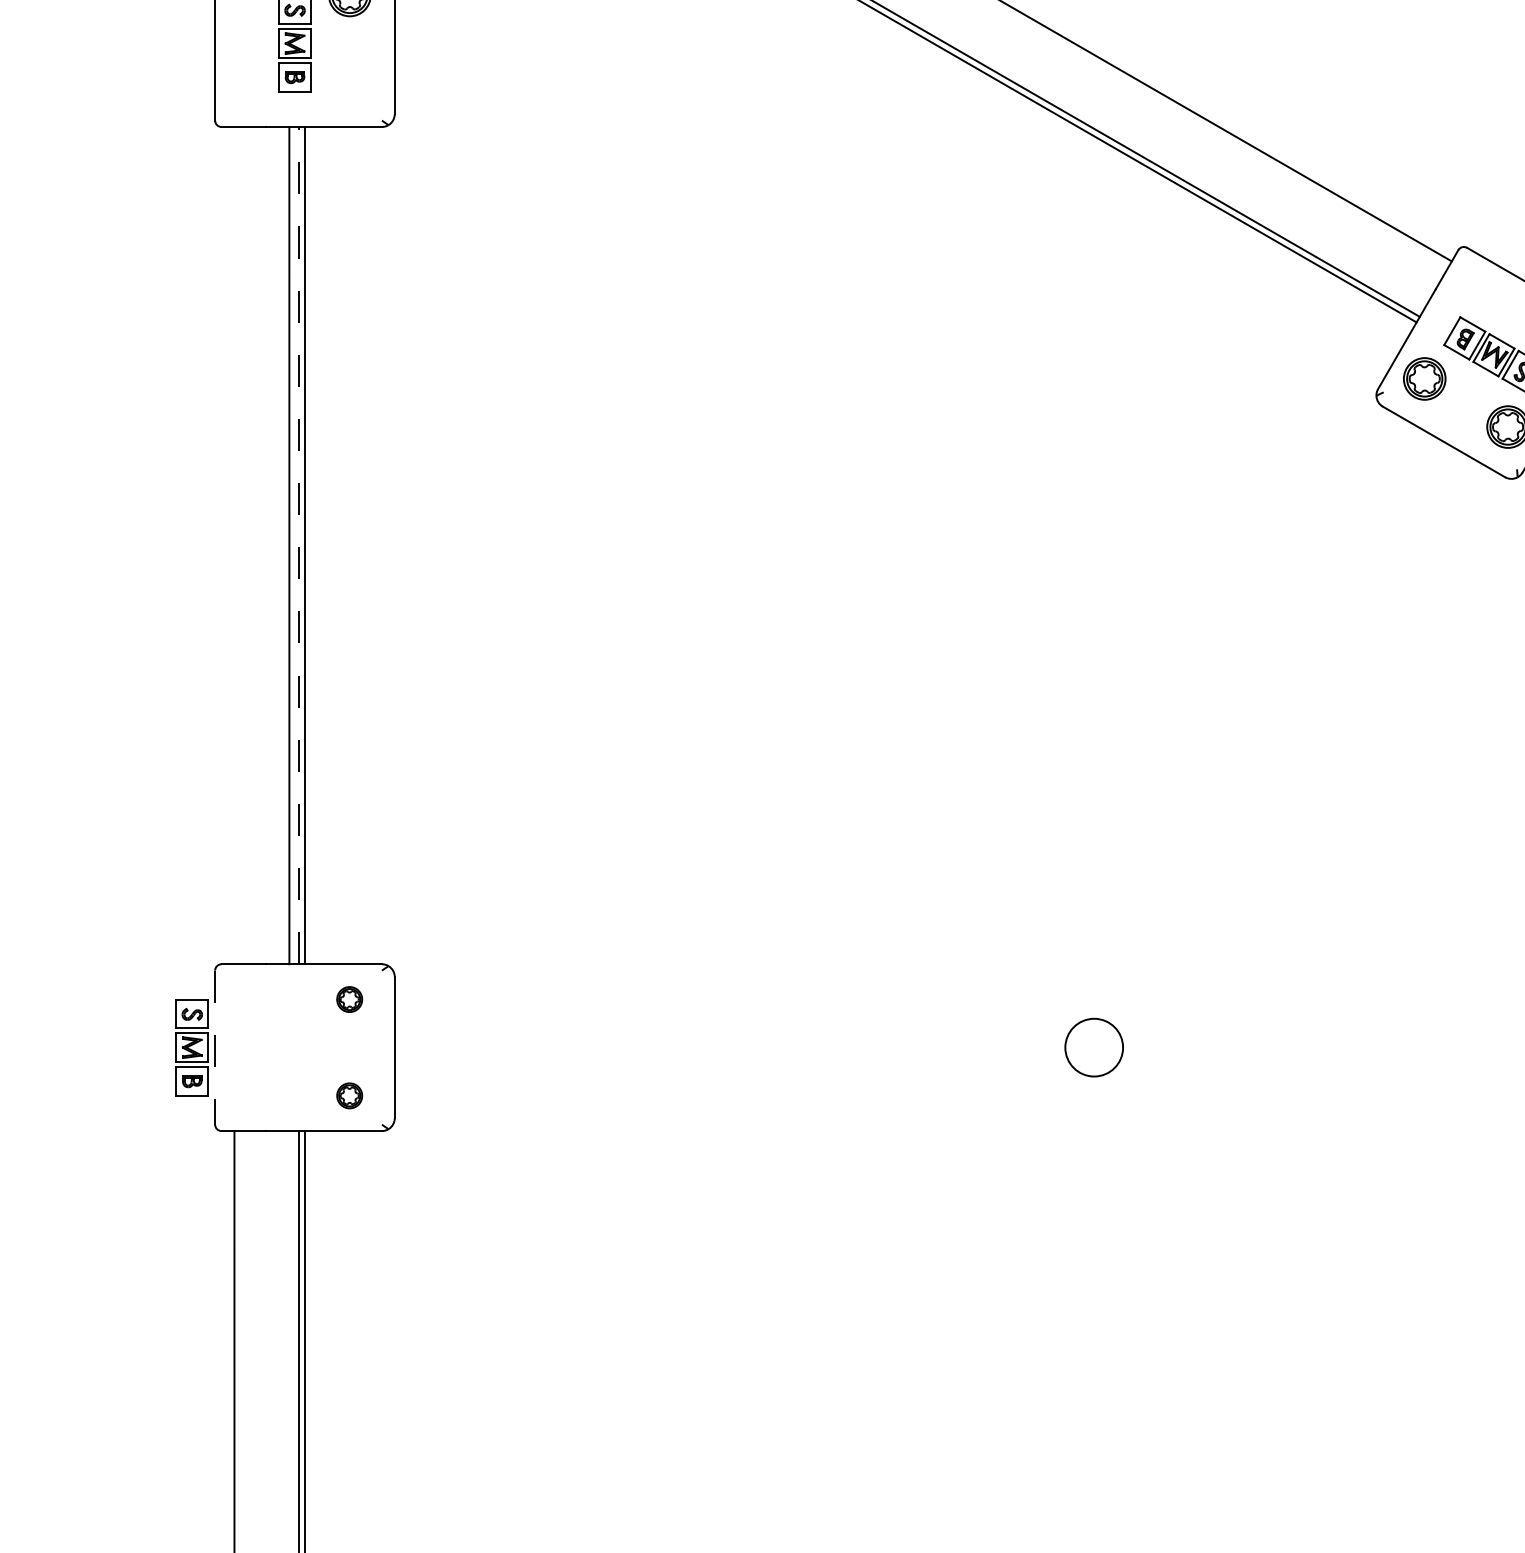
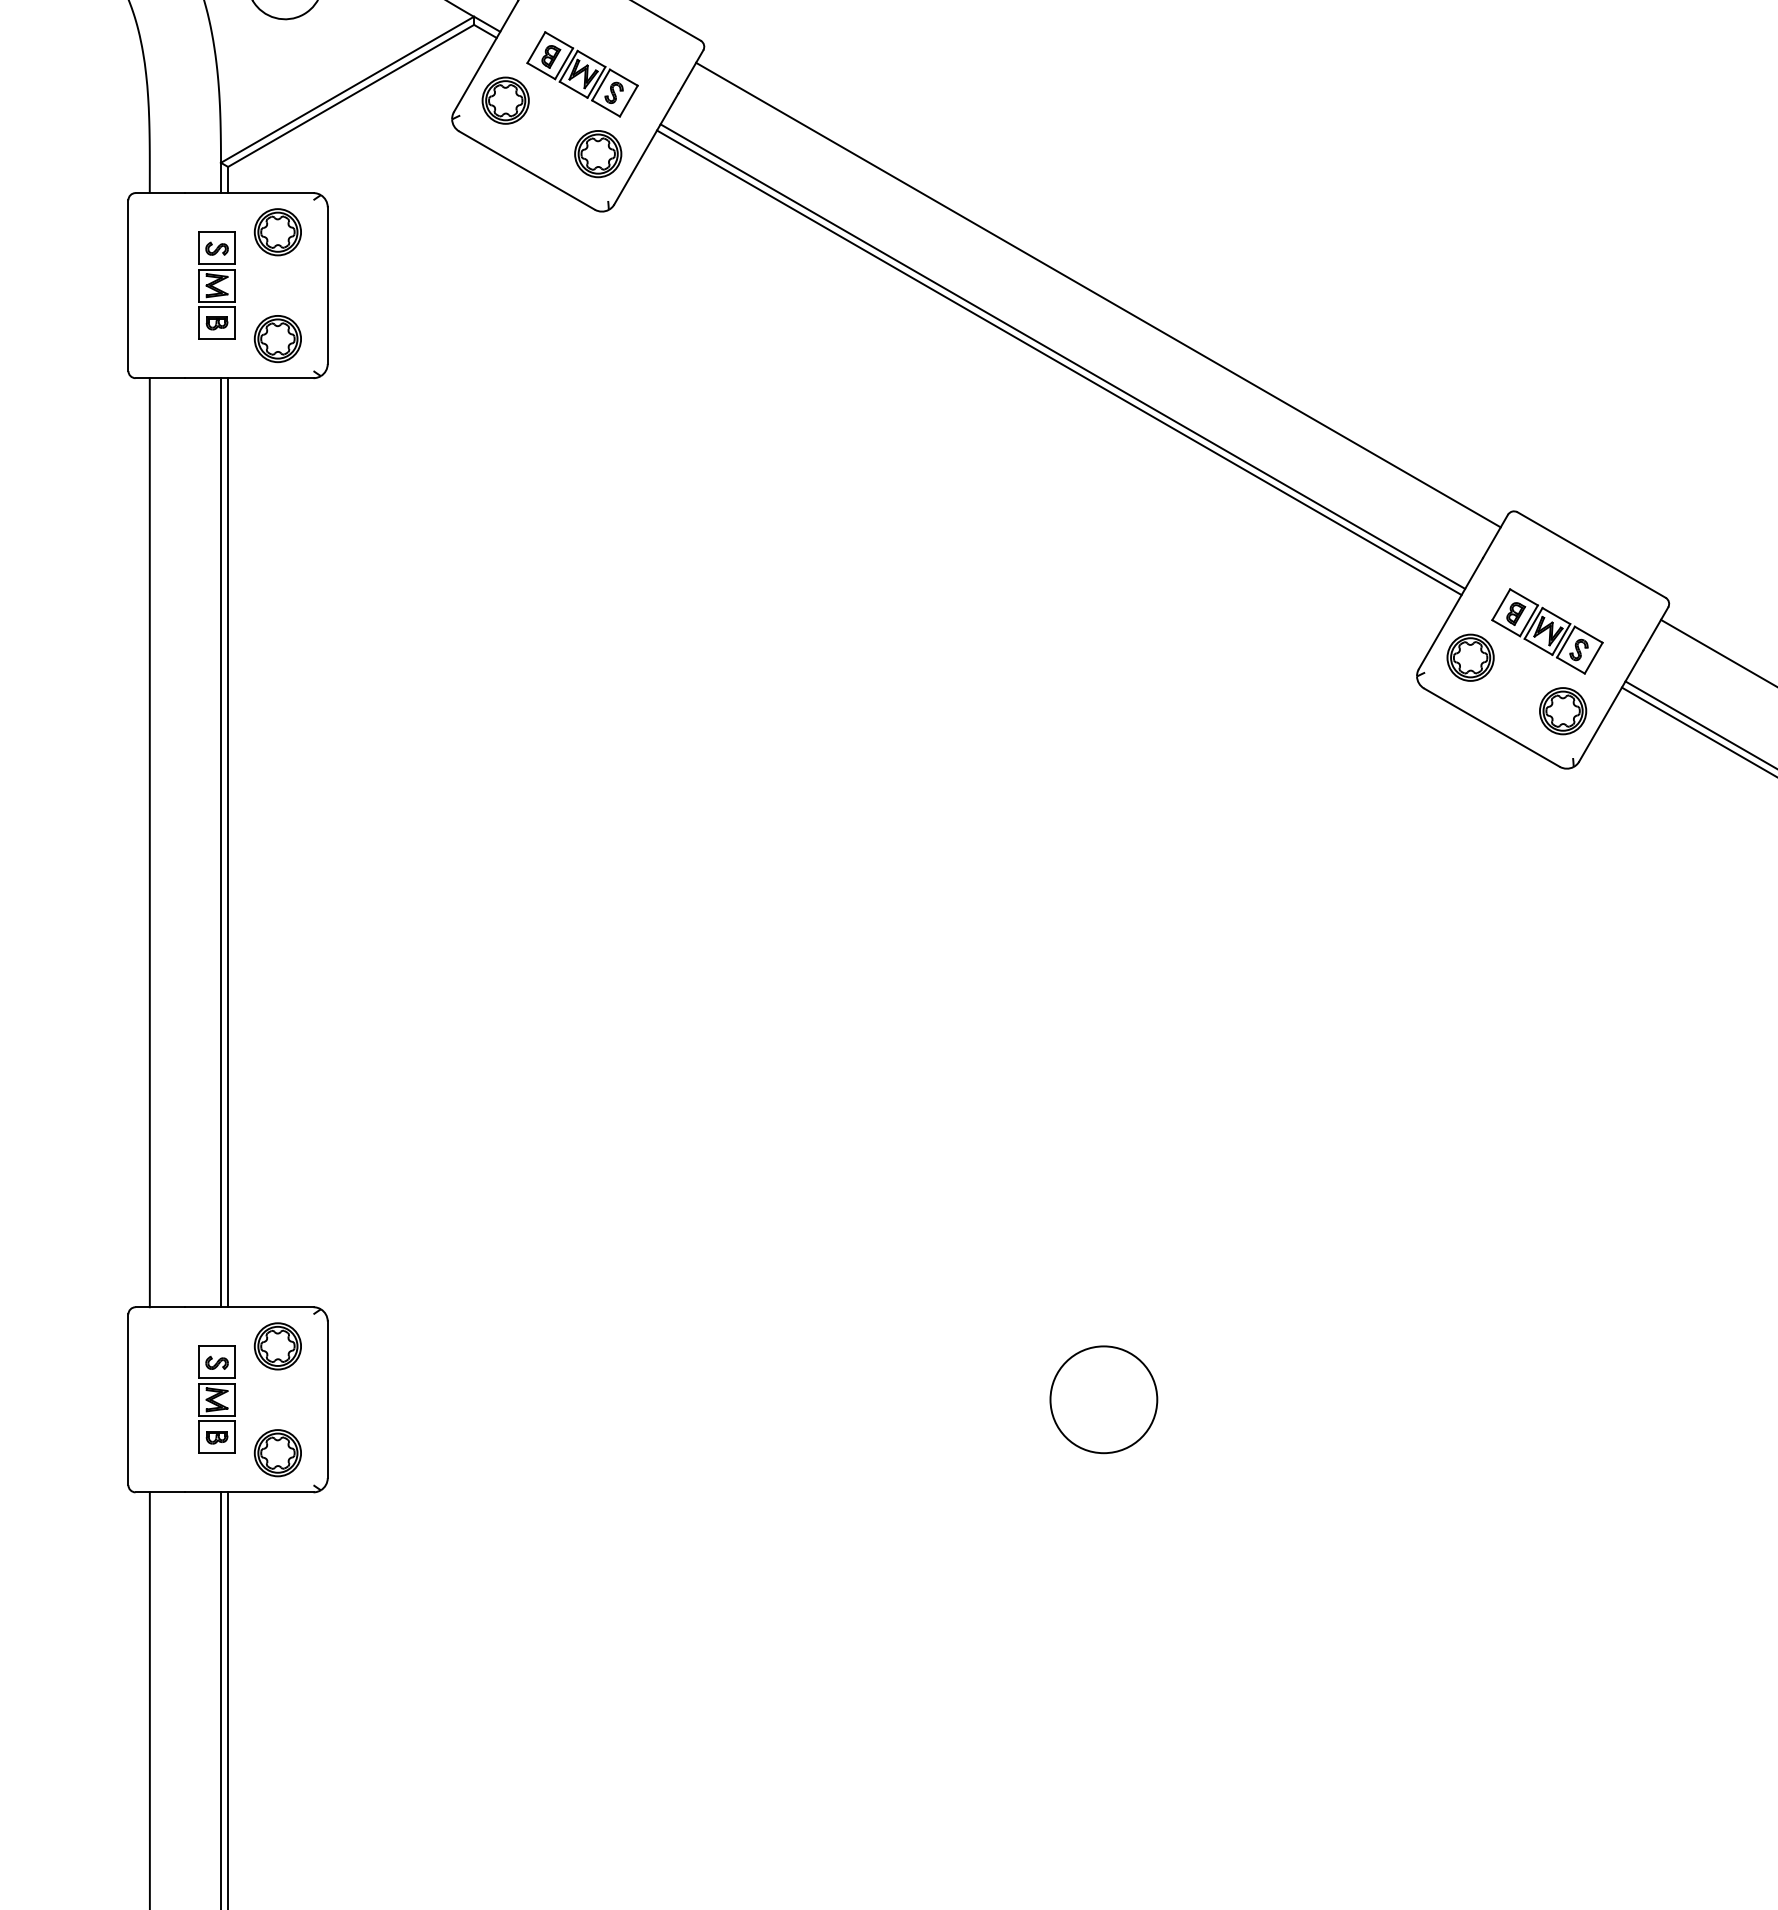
part: (349, 92) -> (277, 339), added
line: (289, 545) -> (149, 842), moved
line: (298, 545) -> (220, 842), dashed -> solid
part: (349, 999) -> (277, 1346), size x1.67
part: (191, 1047) -> (216, 1399), moved
circle: (1093, 1047) -> (1103, 1399), size x1.67
line: (215, 1048) -> (128, 1400), dashed -> solid
part: (349, 1096) -> (277, 1453), size x1.67

